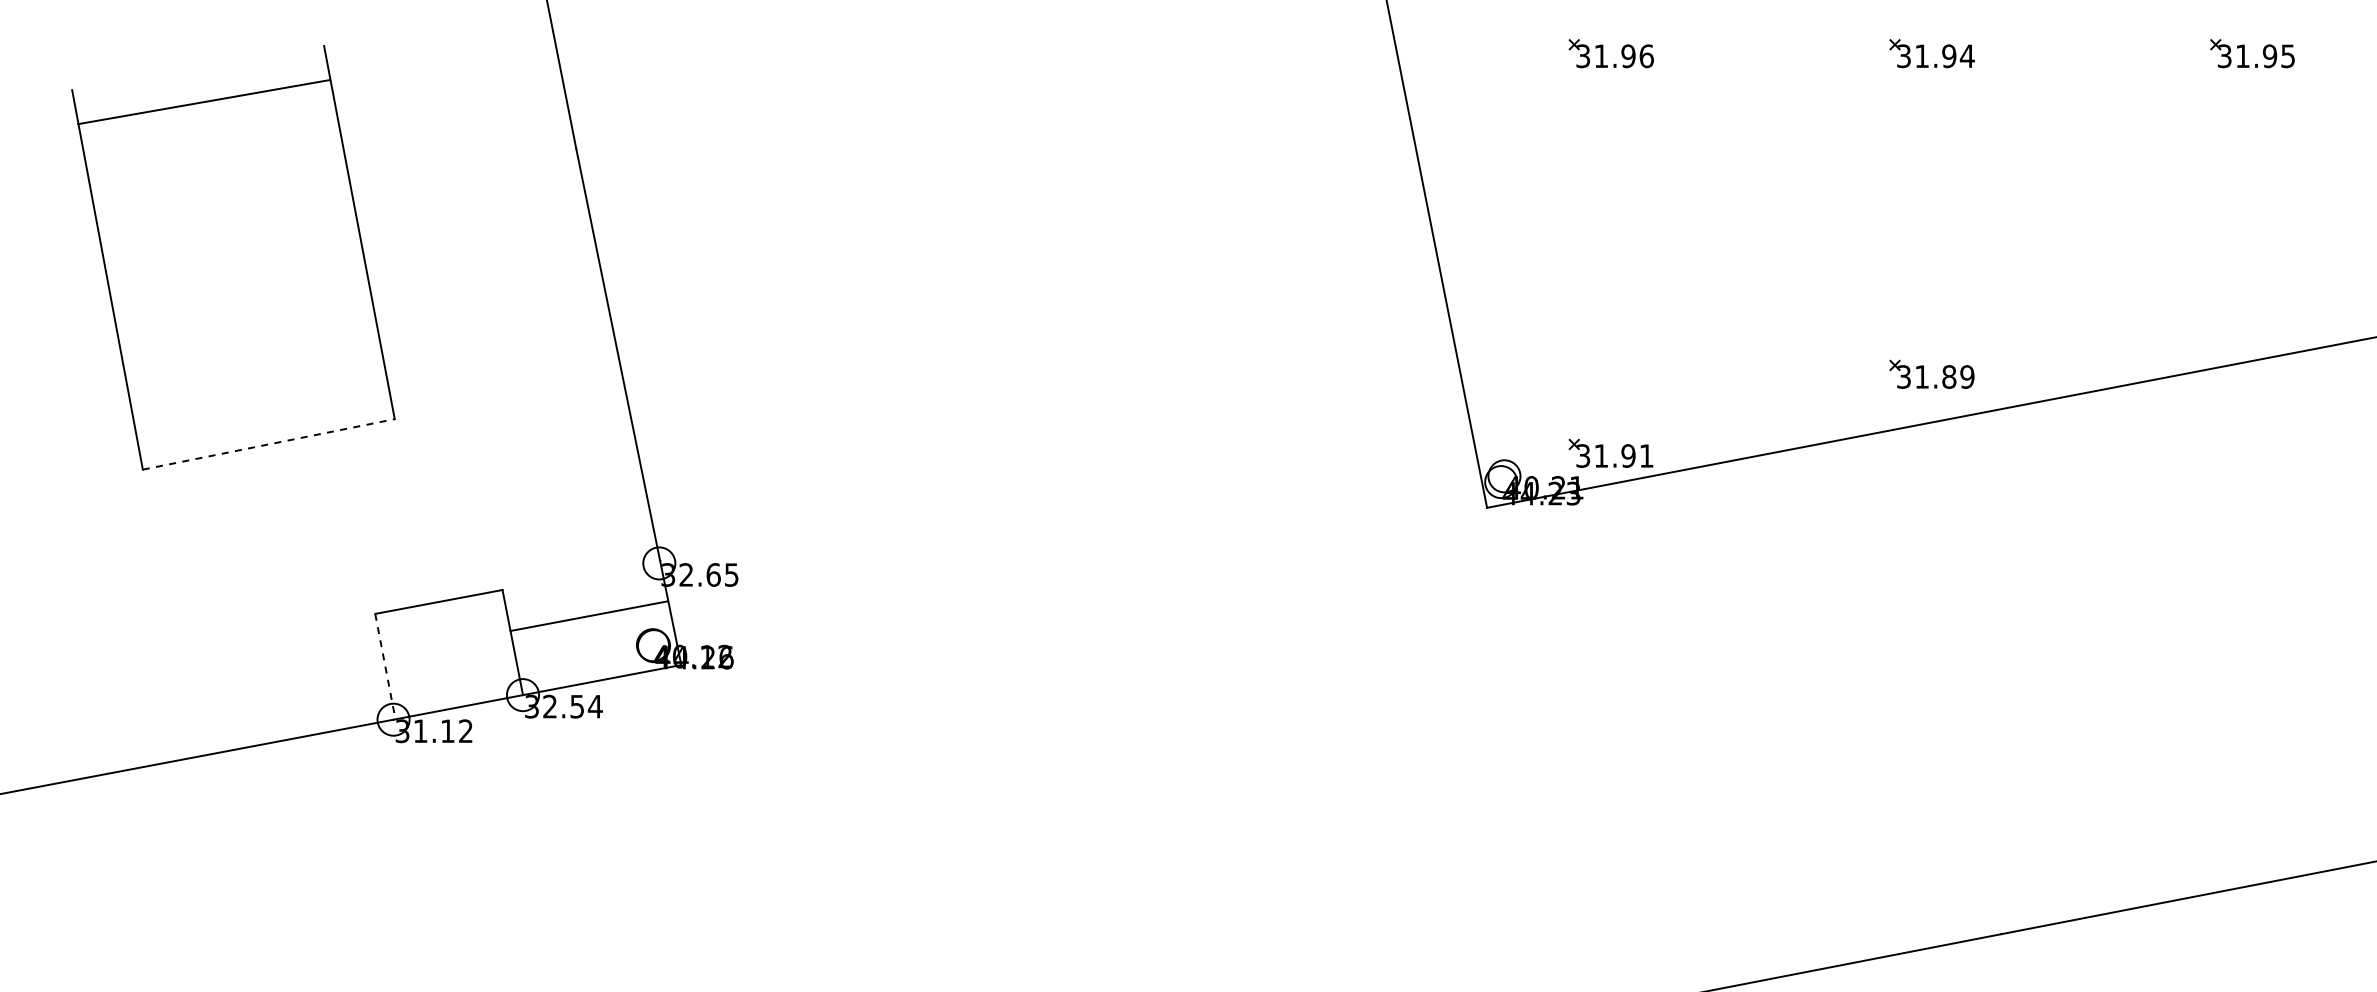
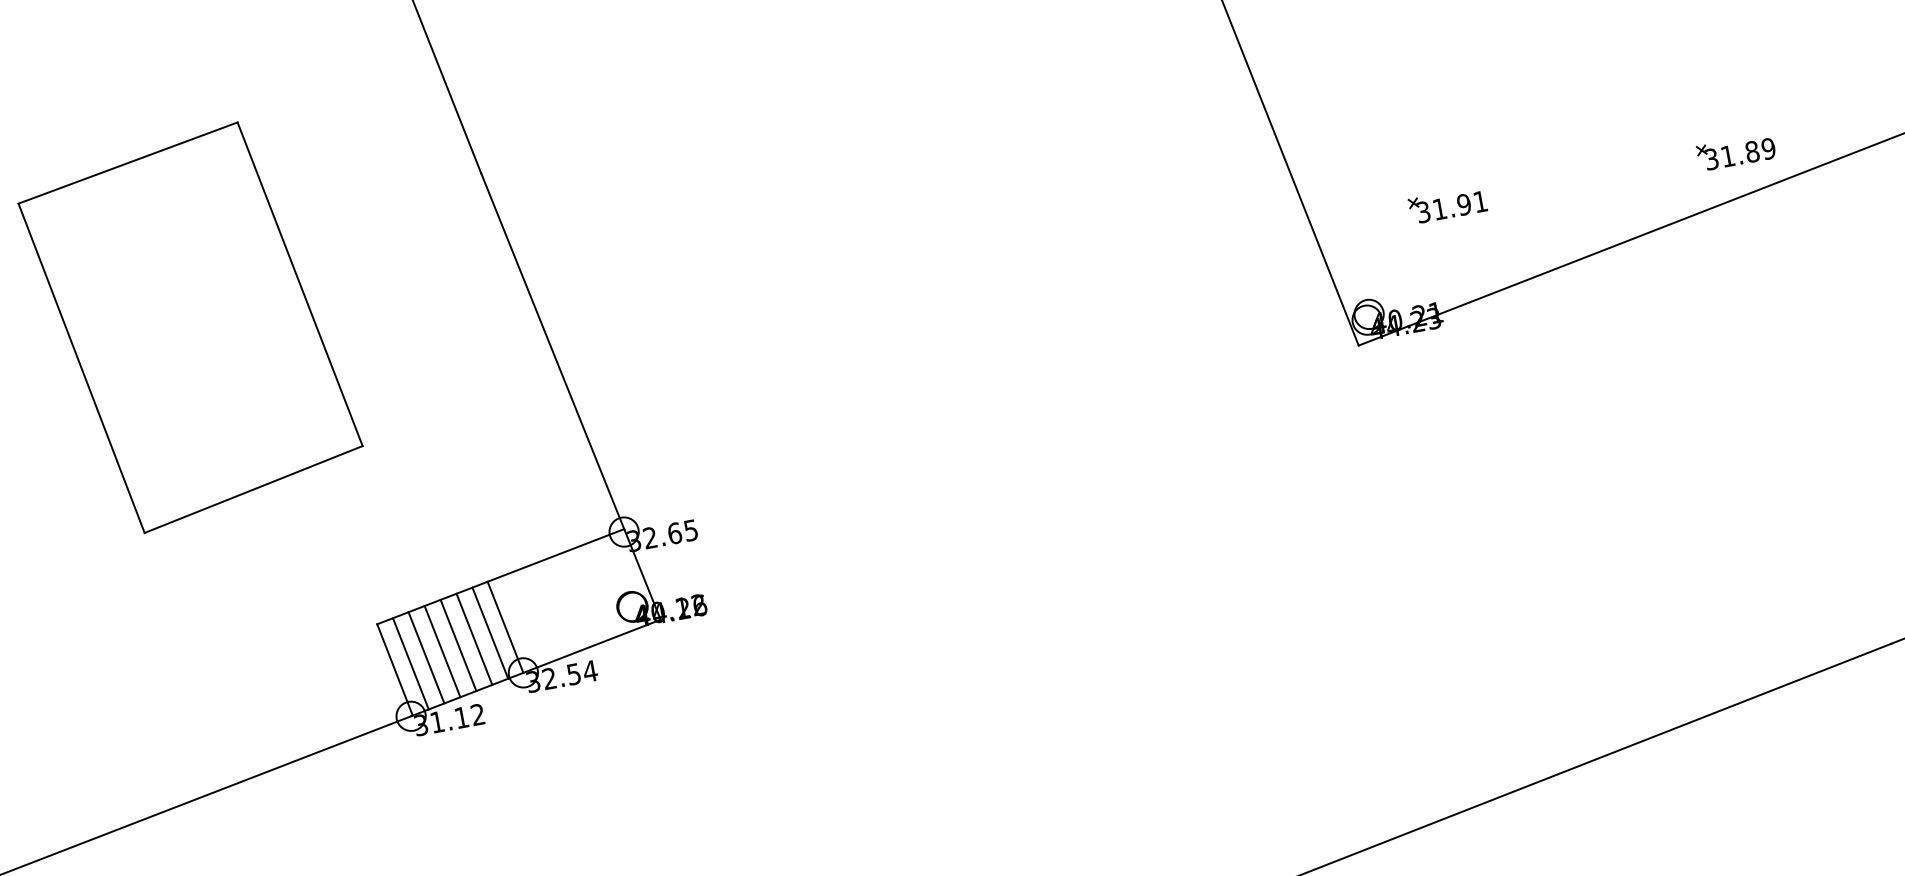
line: (204, 102) -> (128, 163), moved
line: (269, 444) -> (254, 489), dashed -> solid
part: (1603, 452) -> (1441, 205), moved
line: (589, 616) -> (556, 555), moved
line: (495, 645) -> (490, 632), added
line: (476, 648) -> (473, 638), added
line: (458, 652) -> (458, 645), added
line: (439, 655) -> (441, 651), added
line: (421, 659) -> (426, 657), added
line: (403, 662) -> (410, 663), added
line: (385, 666) -> (395, 669), dashed -> solid

